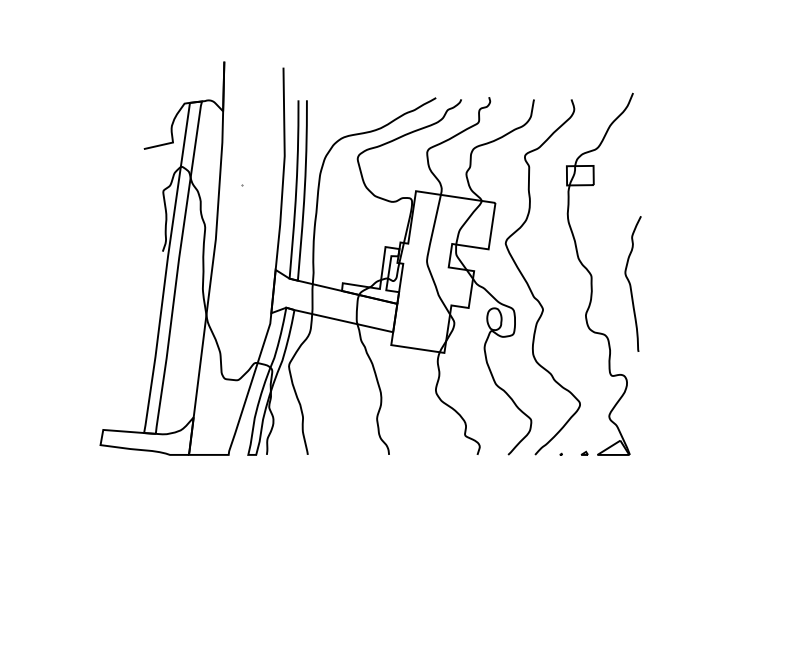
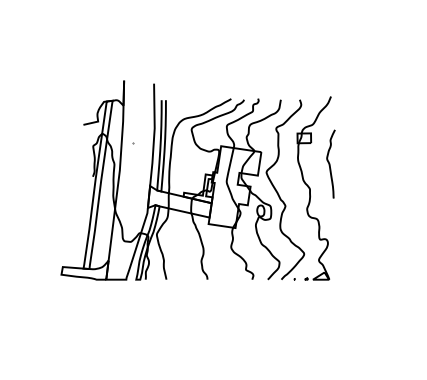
curve: (632, 282) -> (330, 163), moved

